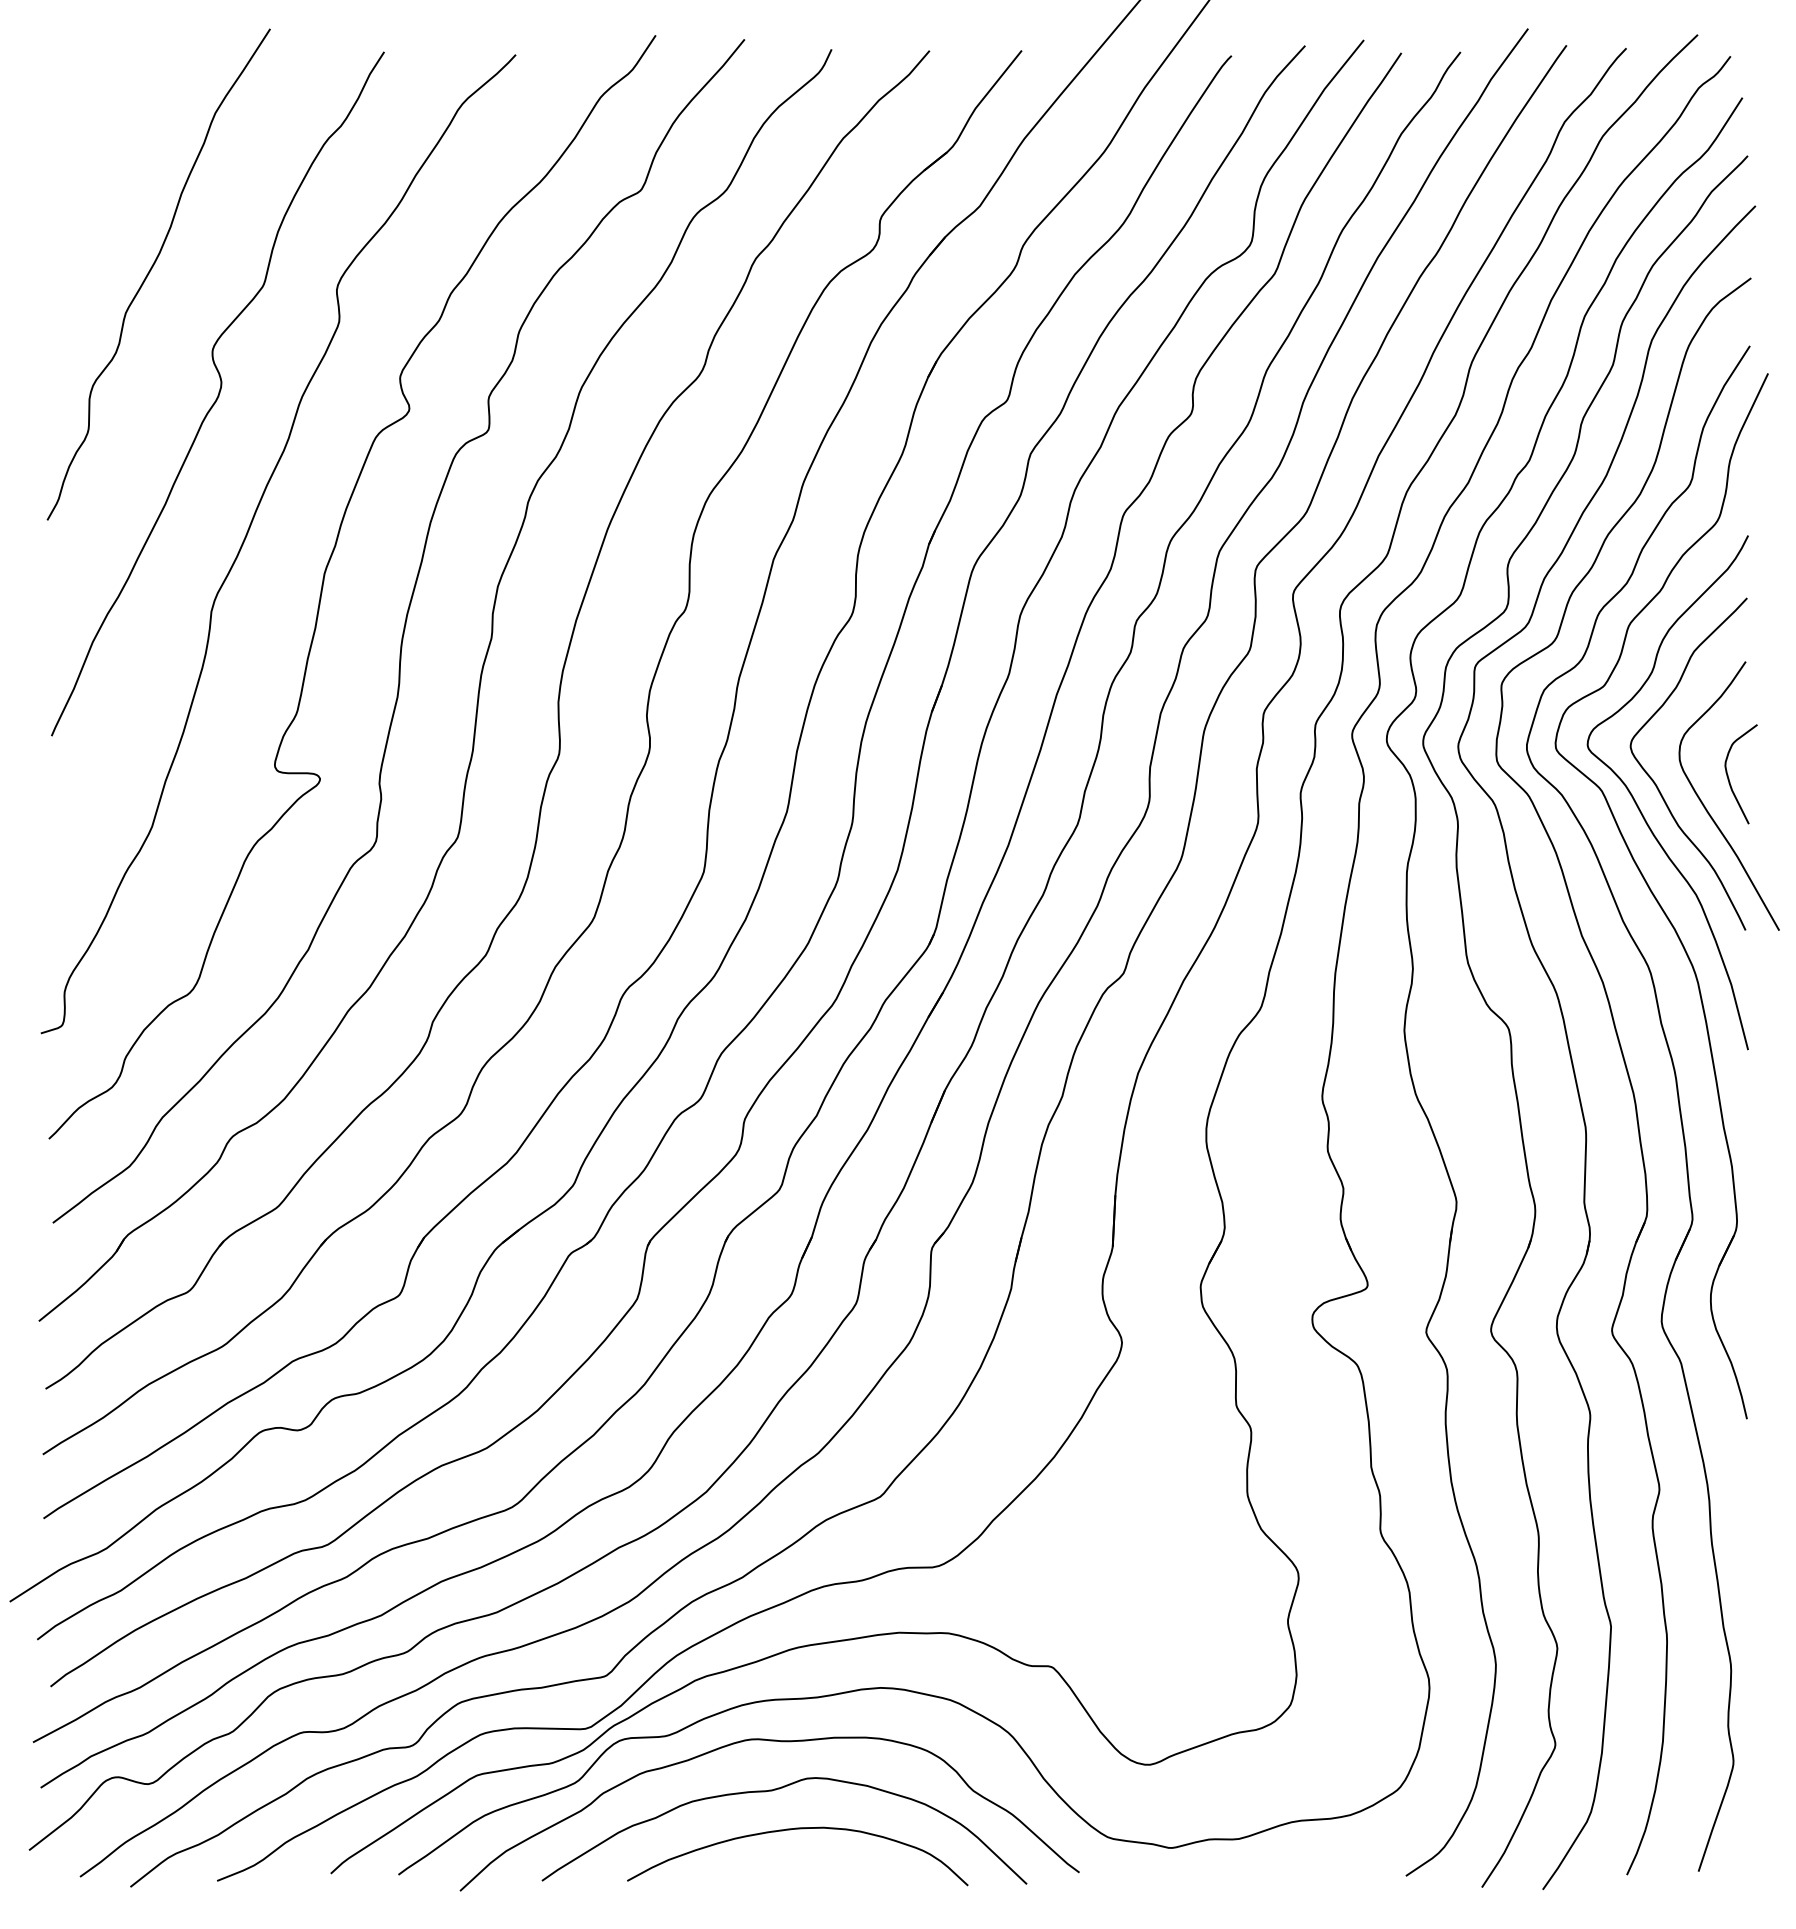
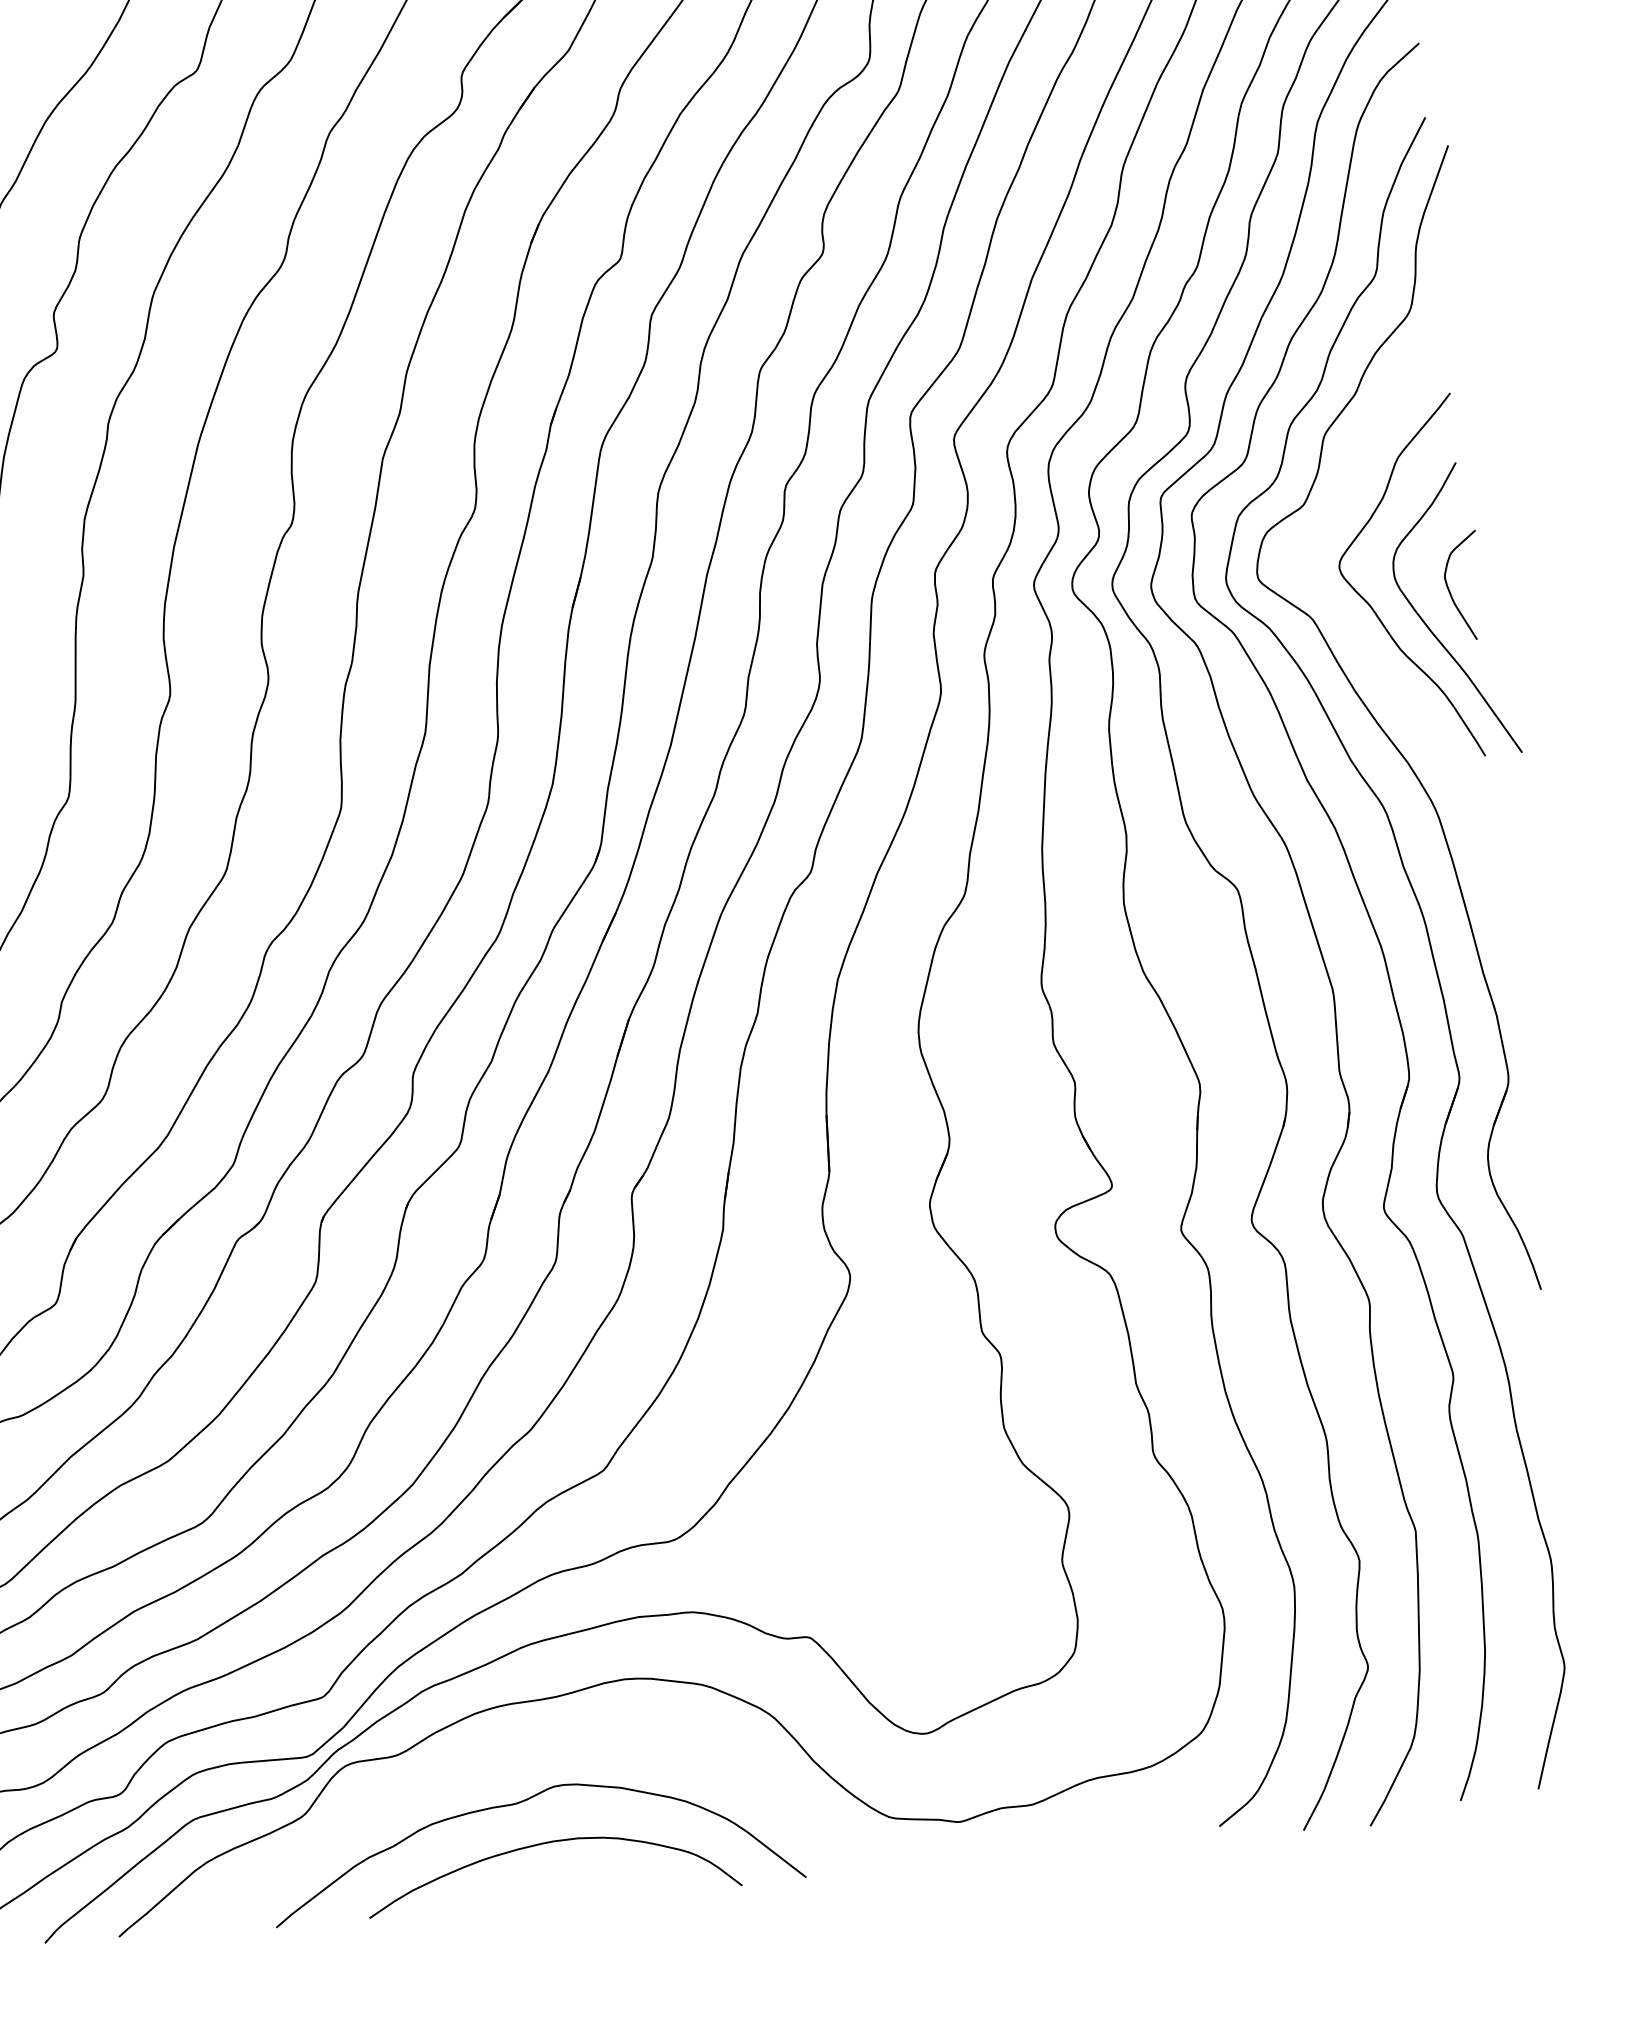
curve: (1639, 807) -> (1355, 633), removed
curve: (769, 1741) -> (509, 1750), removed

